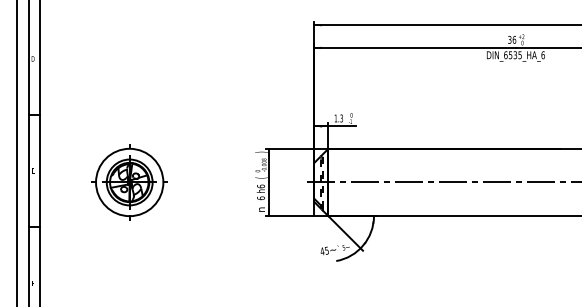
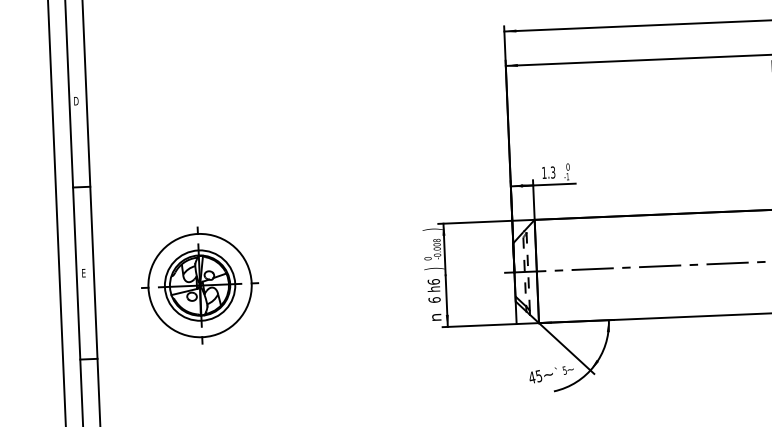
text: (261, 177) -> (433, 268), ( -> )
part: (129, 182) -> (199, 285), moved

